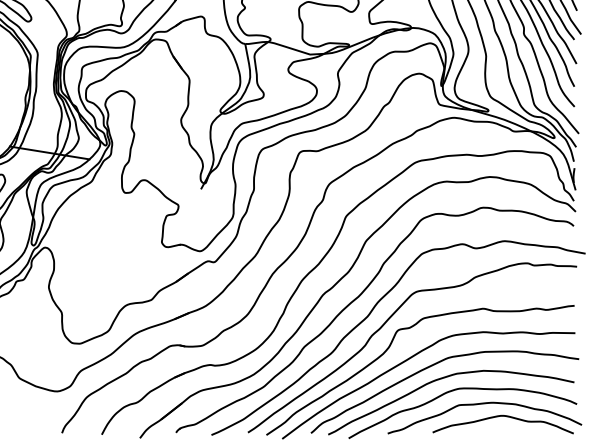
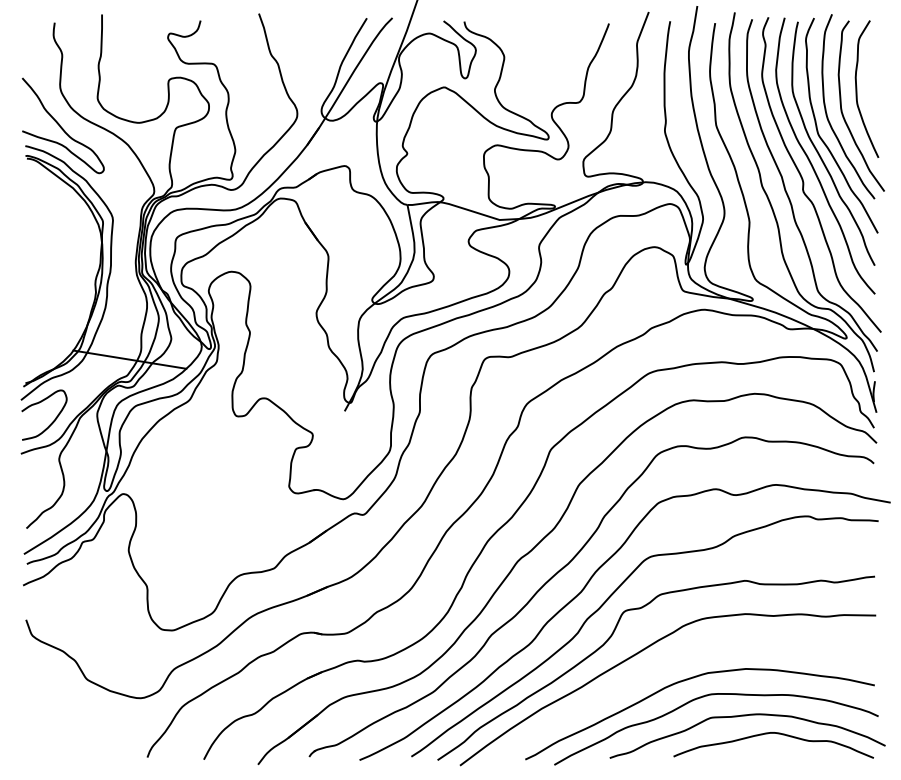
curve: (434, 365) -> (675, 661), removed

